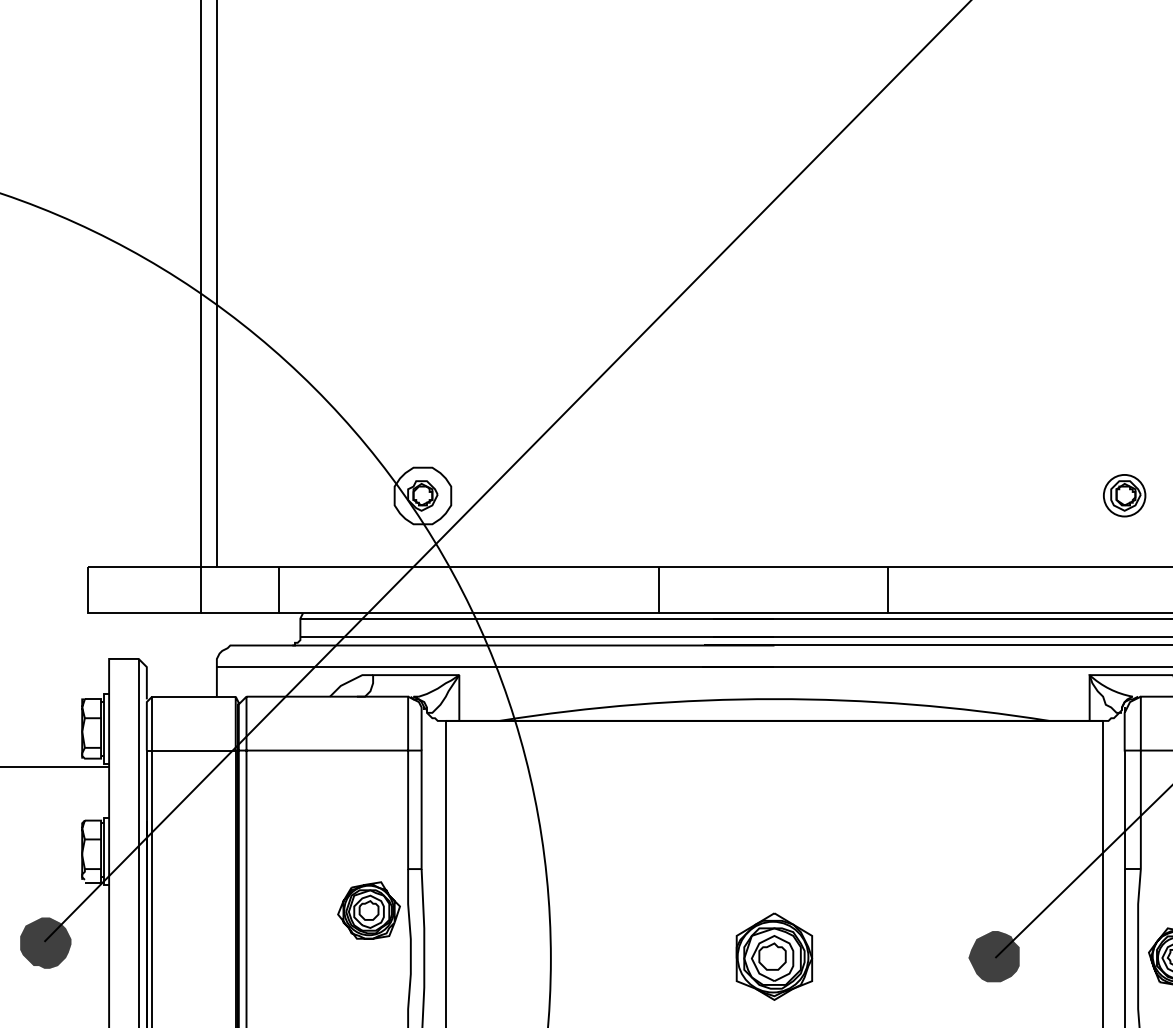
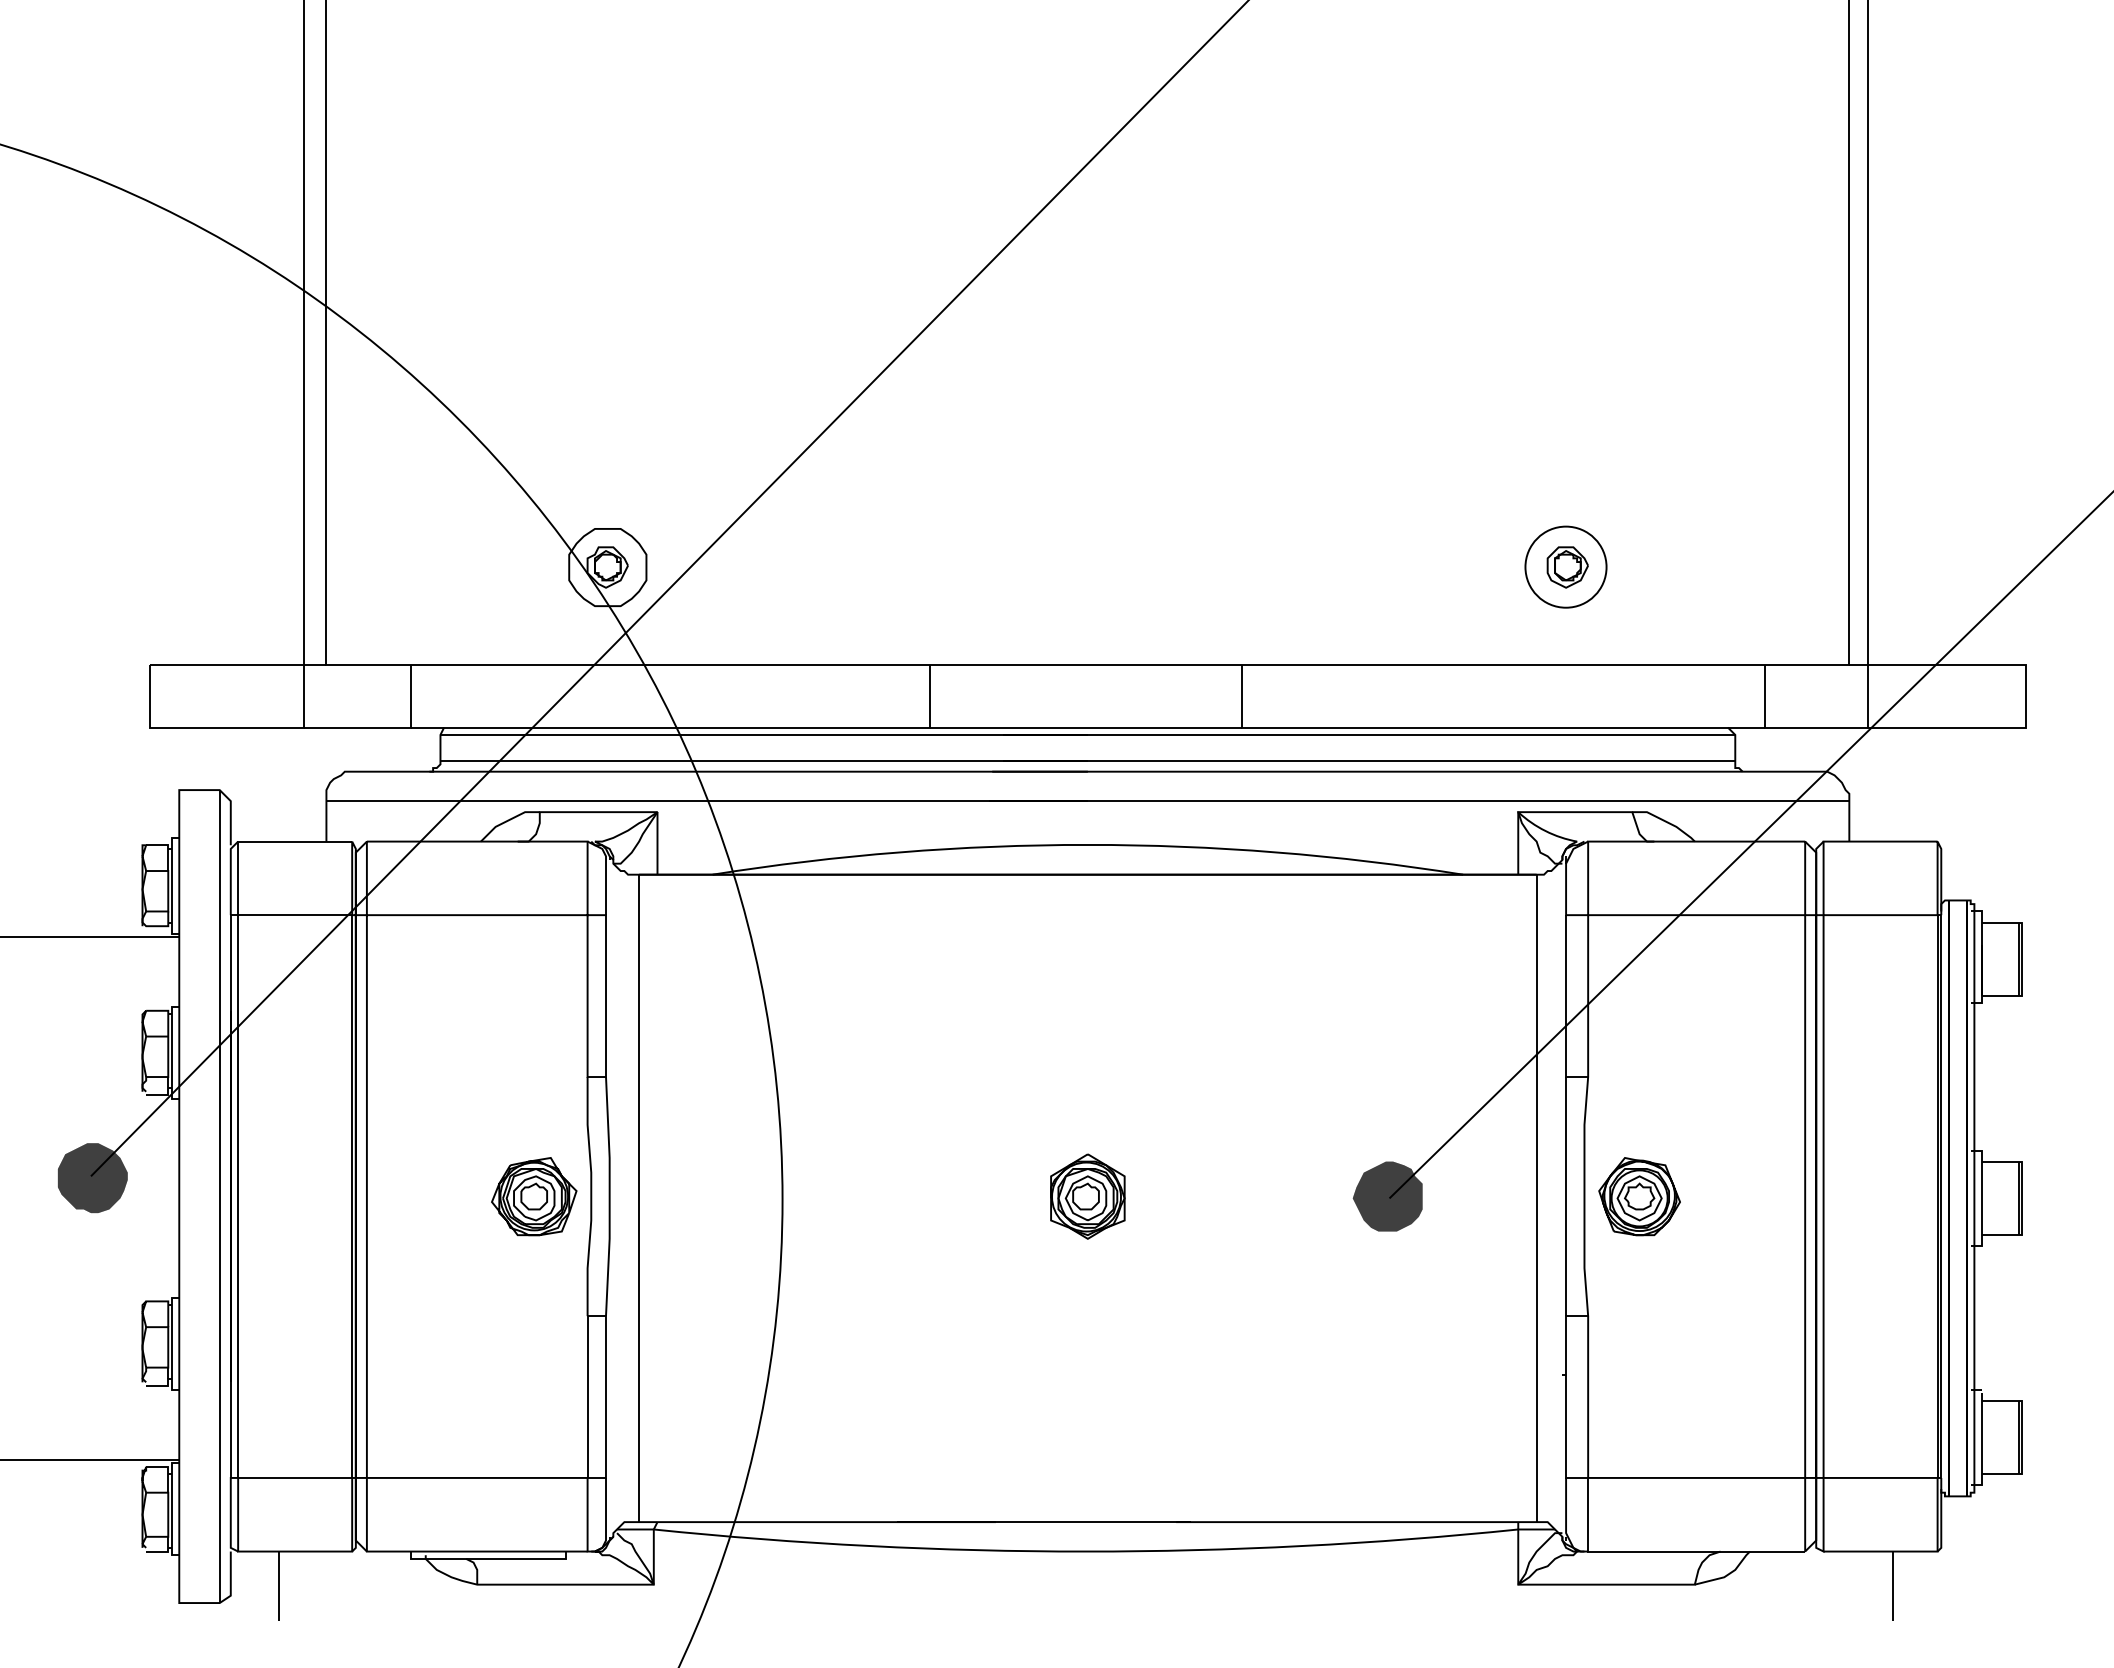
circle: (1124, 495) -> (1565, 566), size x1.43
part: (369, 910) -> (534, 1196), moved
part: (774, 956) -> (1087, 1196), size x0.71

